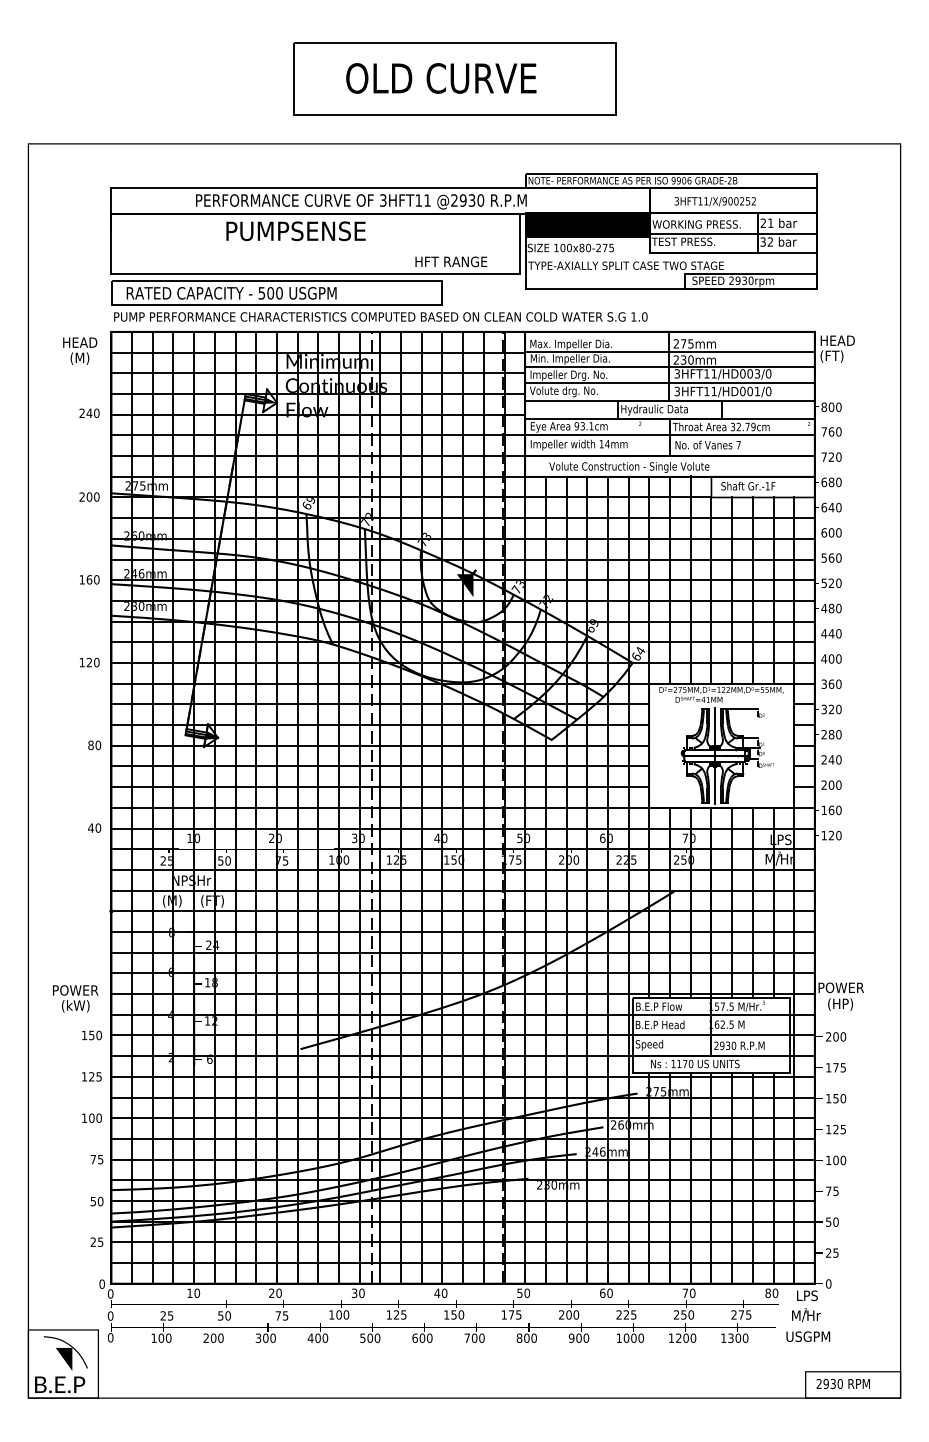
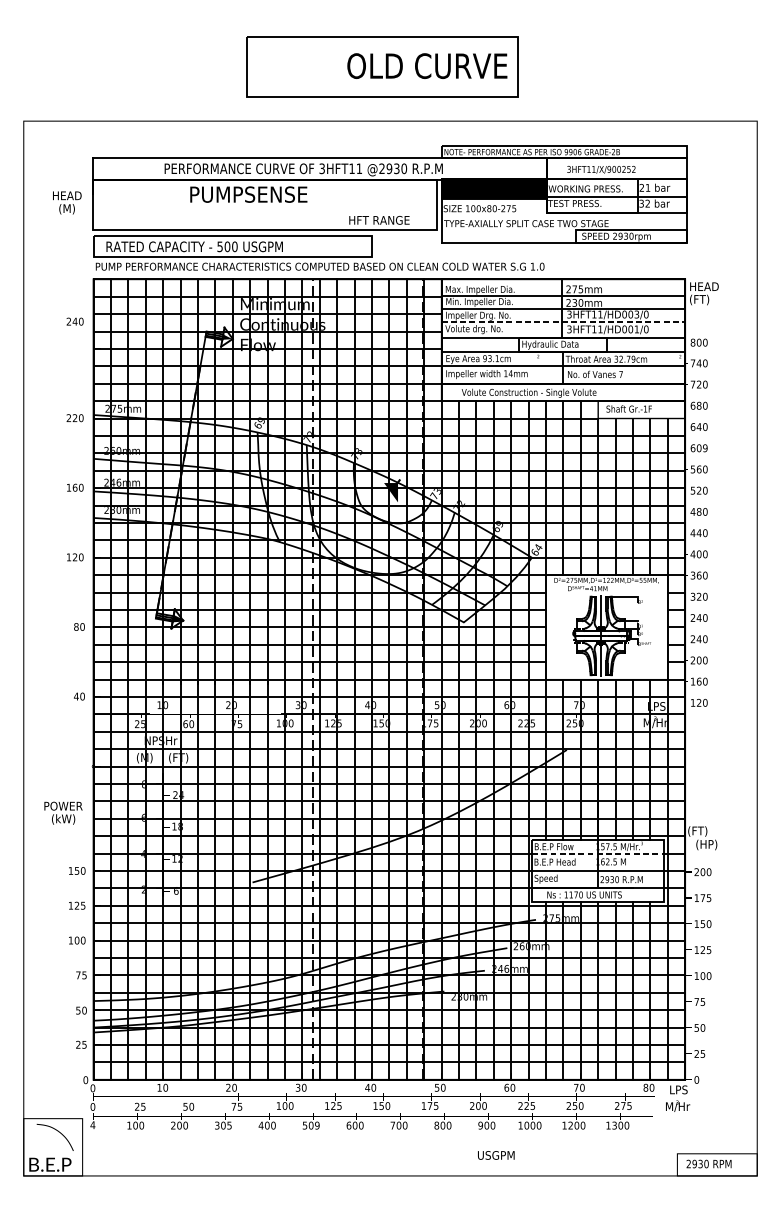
text: (441, 78) -> (427, 66), moved
text: (80, 350) -> (67, 202), moved
line: (670, 382) -> (563, 321), solid -> dashed
text: (89, 413) -> (75, 321), moved
text: (831, 431) -> (699, 363), 760 -> 740
text: (89, 496) -> (75, 417), 200 -> 220
text: (838, 532) -> (705, 447), 600 -> 609
text: (831, 734) -> (699, 617), 280 -> 240
text: (220, 860) -> (185, 723), 50 -> 60
text: (840, 988) -> (706, 831), POWER -> (FT)
text: (75, 998) -> (63, 812), moved
line: (711, 1014) -> (598, 853), solid -> dashed
text: (808, 1336) -> (496, 1155), moved
text: (110, 1337) -> (92, 1124), 0 -> 4
text: (272, 1337) -> (229, 1124), 300 -> 305
text: (377, 1337) -> (317, 1124), 500 -> 509
fill: (63, 1358) -> (53, 1142), removed

